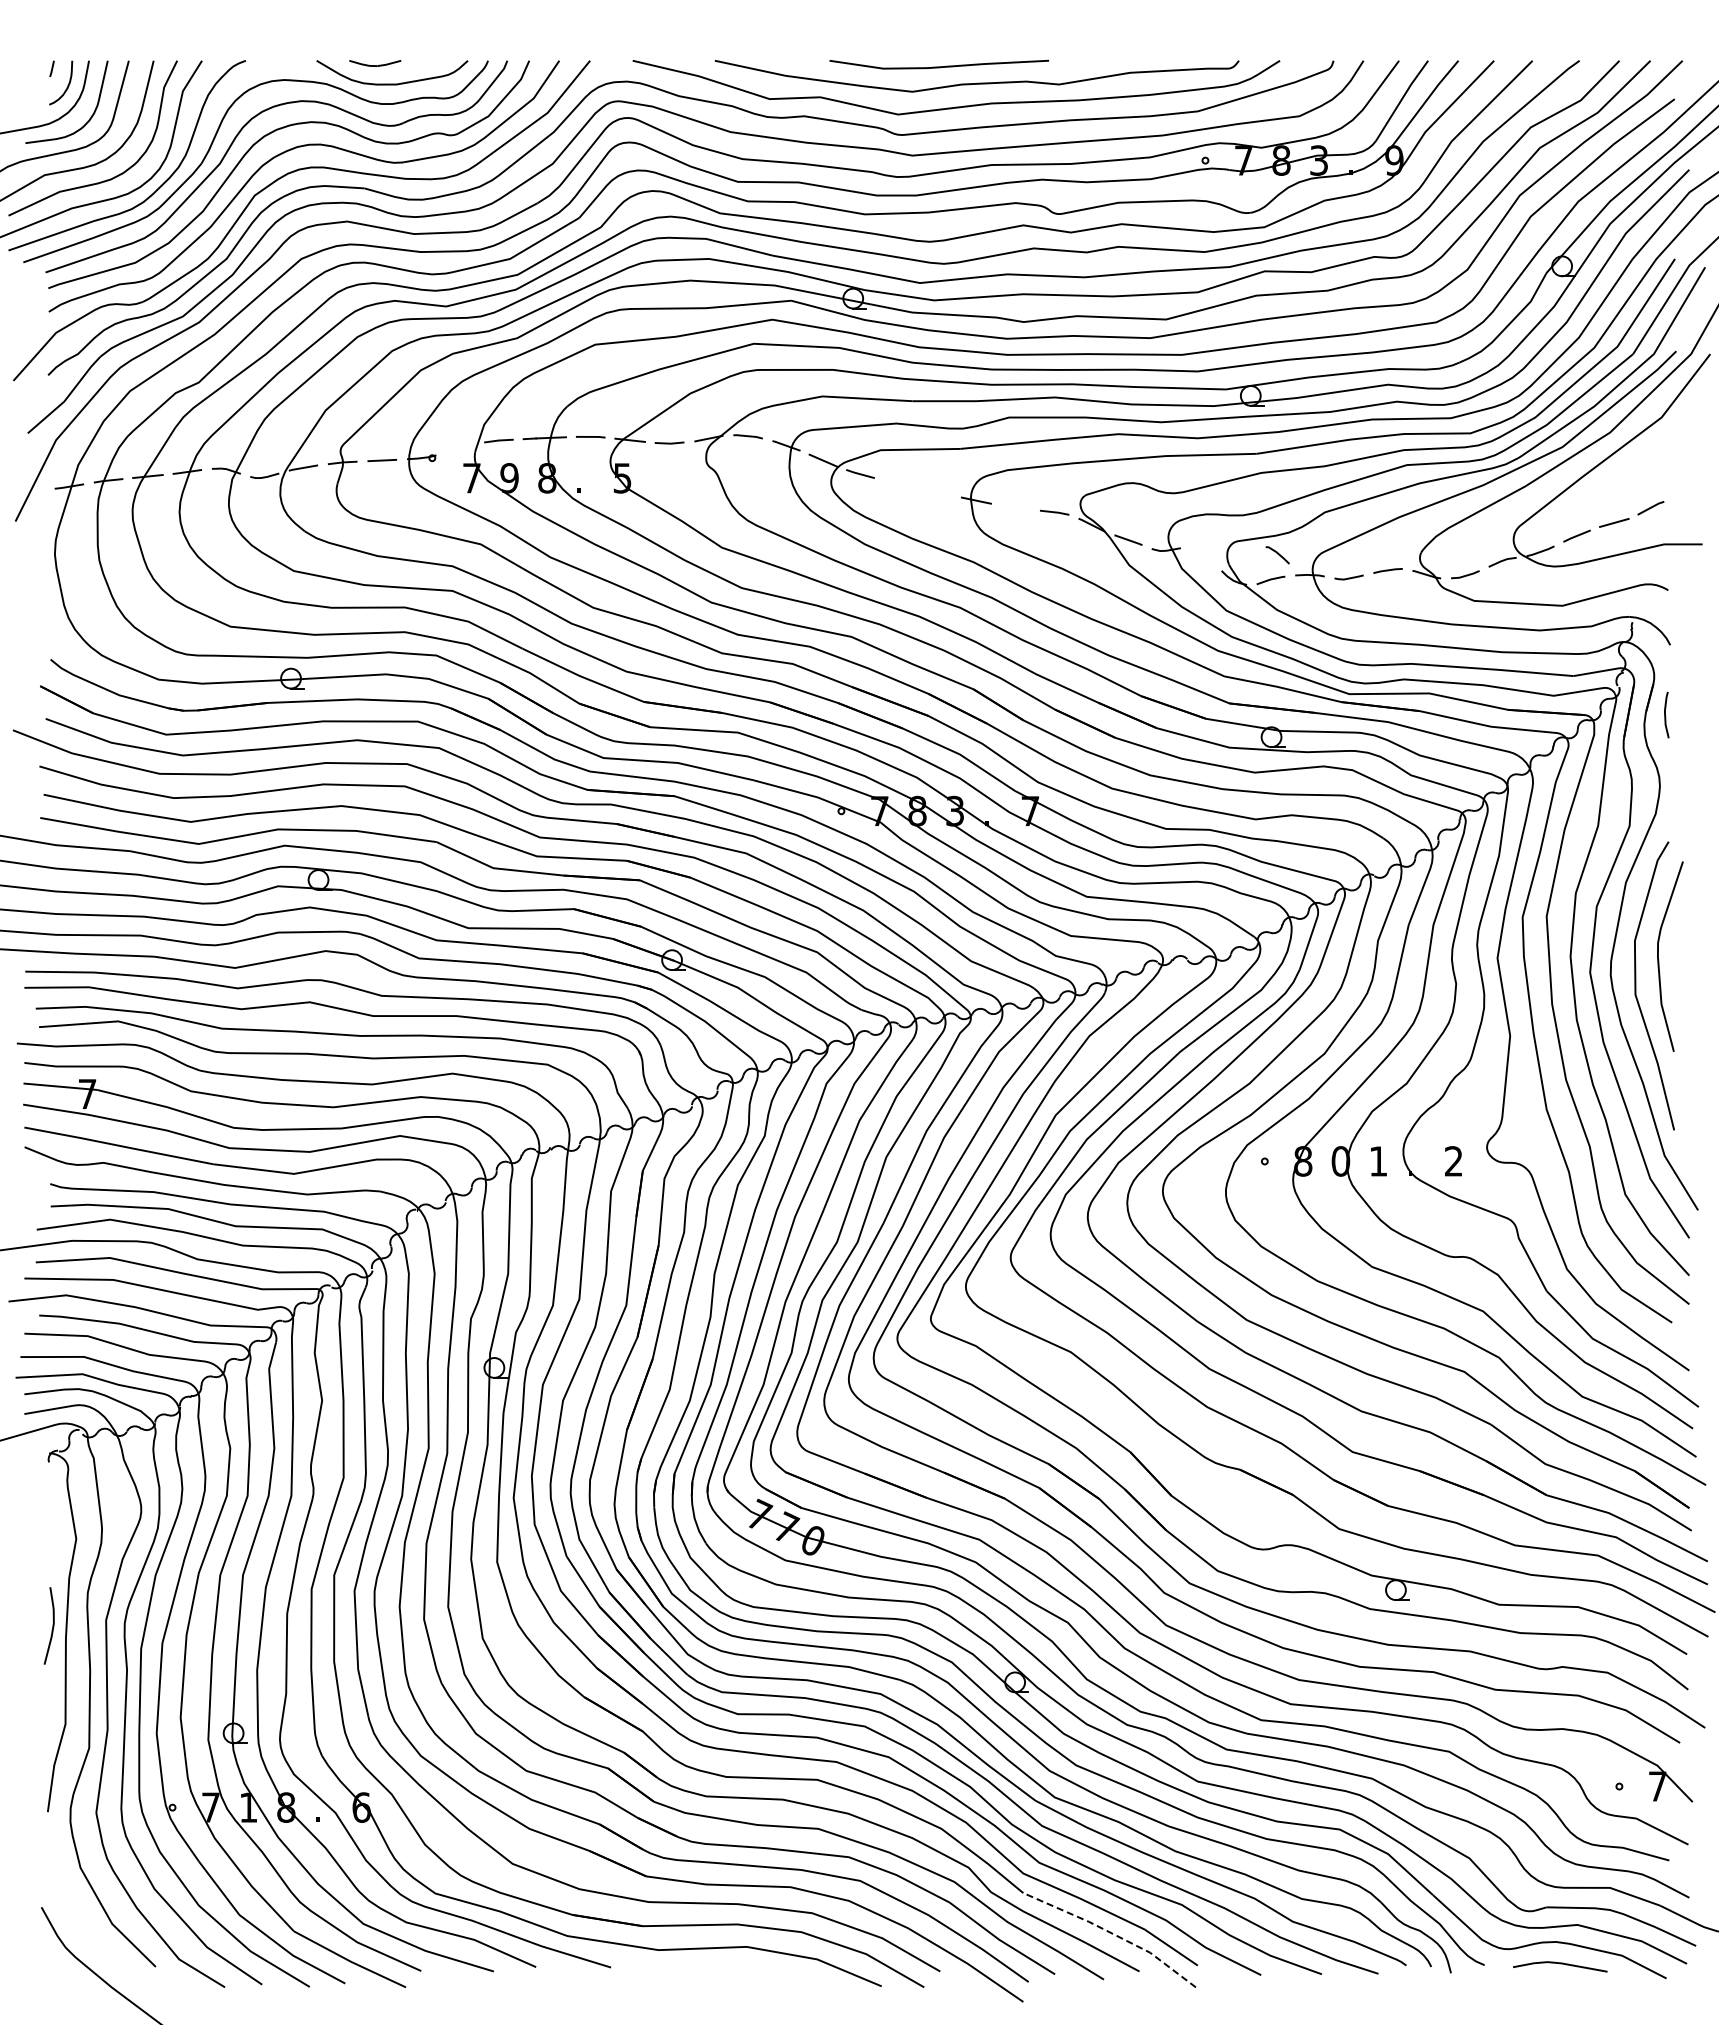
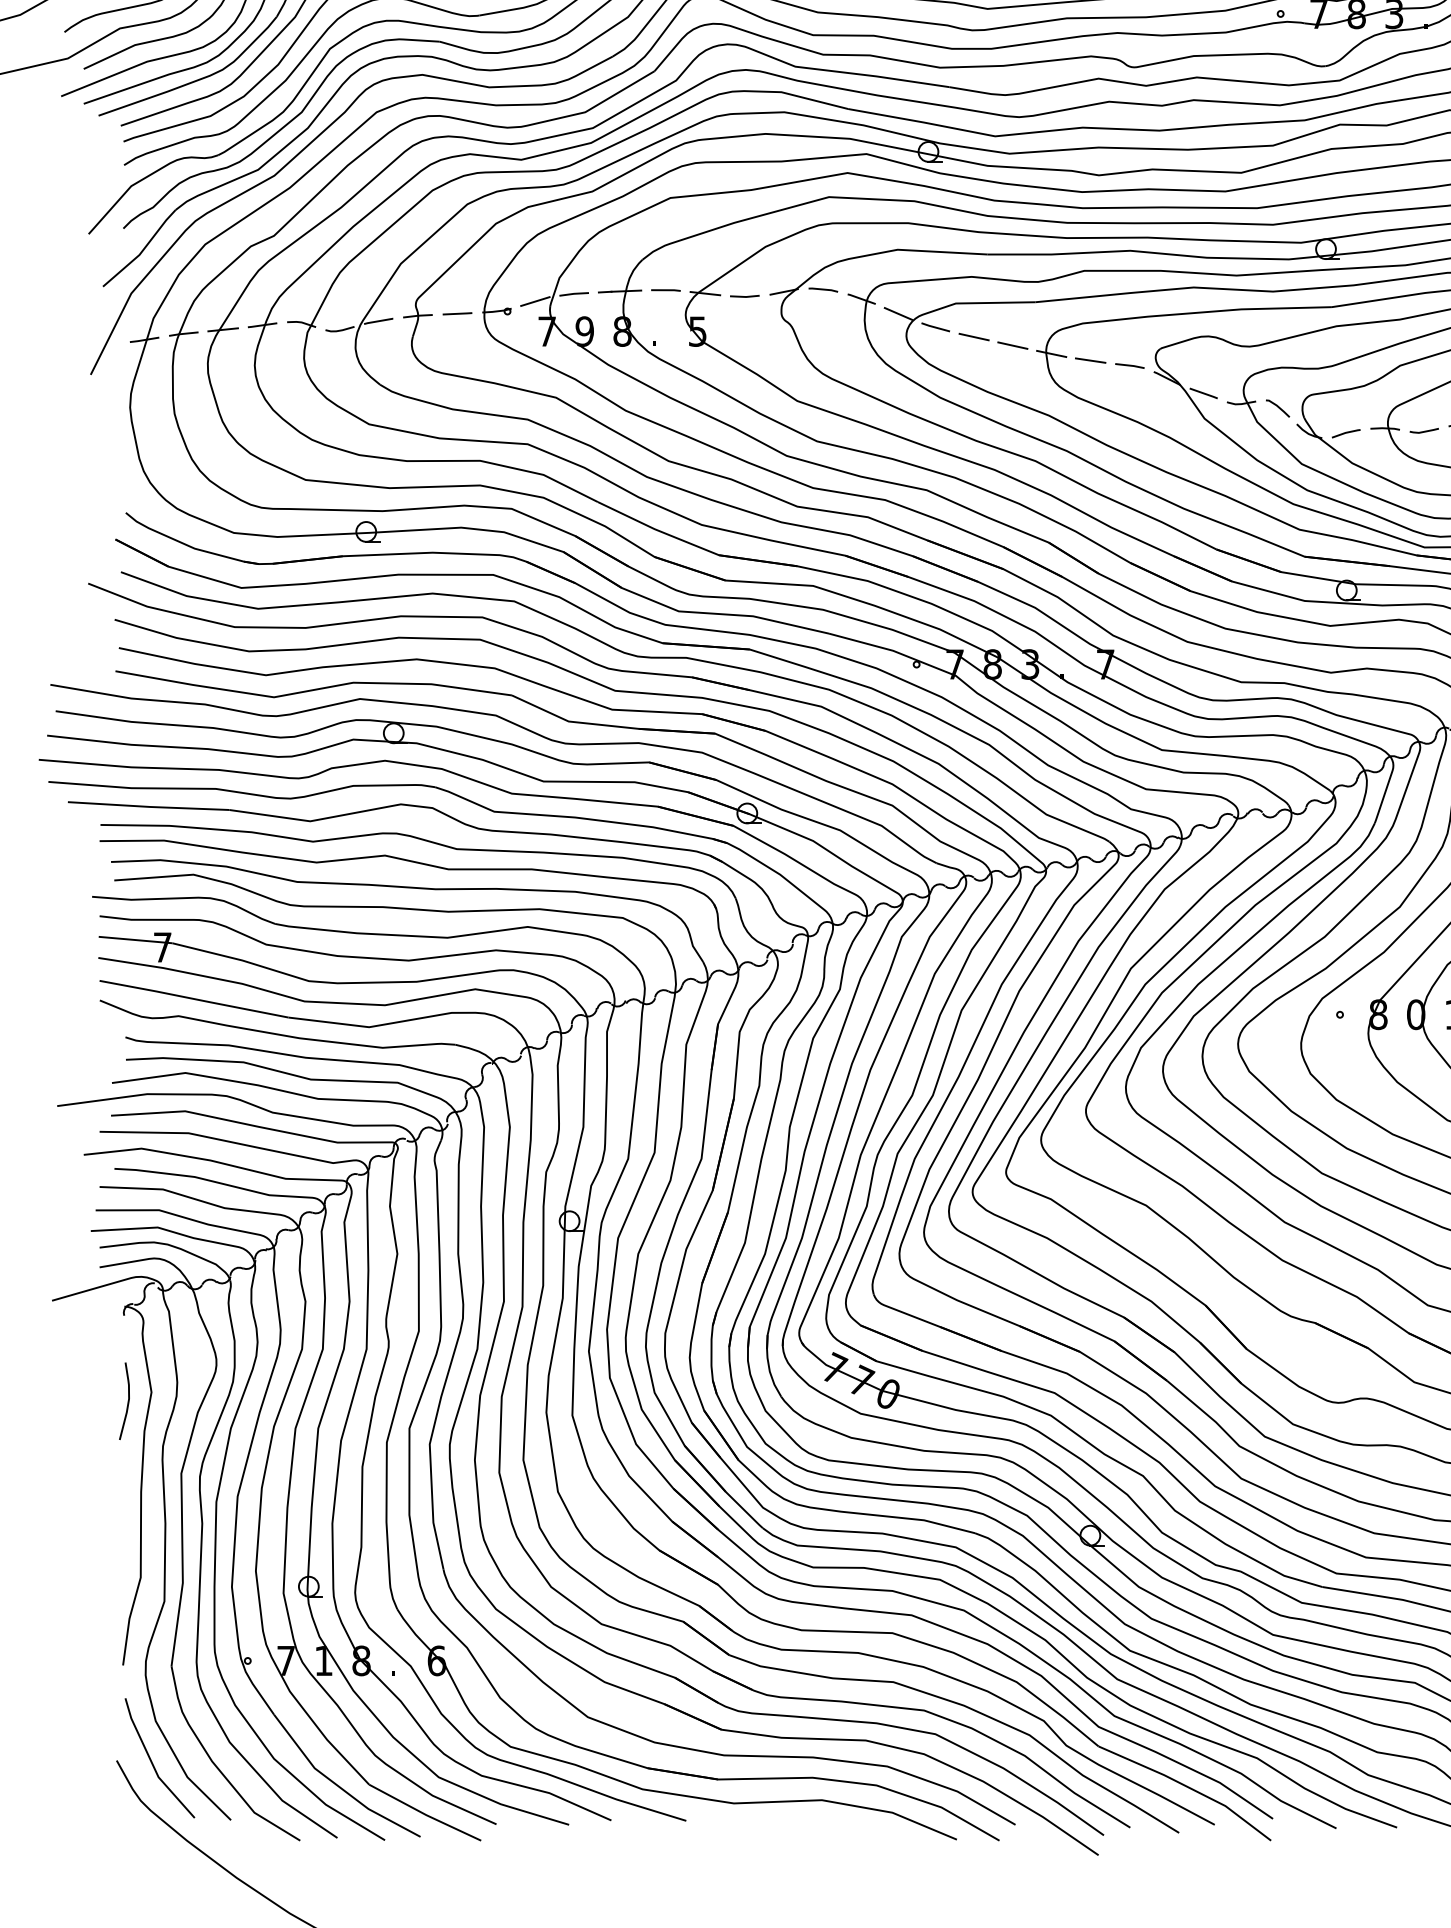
line: (459, 447) -> (534, 300), added
line: (898, 483) -> (973, 336), added
line: (937, 492) -> (1012, 345), added
line: (1015, 507) -> (1090, 360), added
line: (1277, 554) -> (1277, 407), moved
curve: (52, 1625) -> (127, 1400), moved
line: (77, 1908) -> (152, 1761), added
line: (1112, 1933) -> (1187, 1786), dashed -> solid

